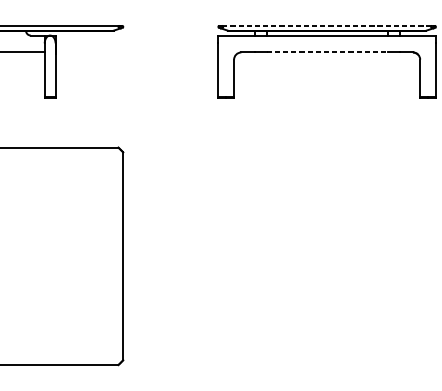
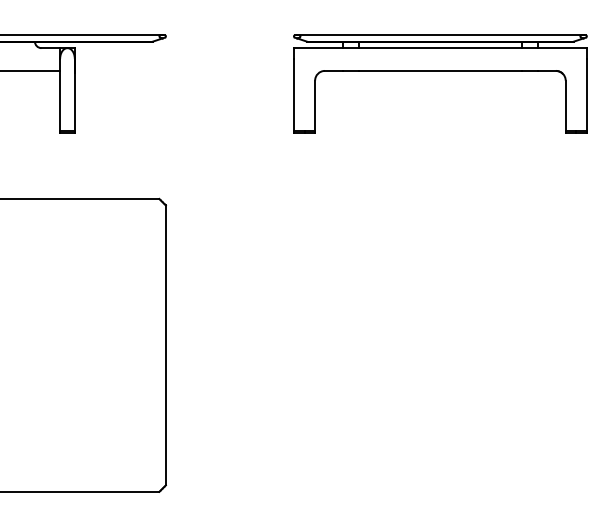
line: (327, 26) -> (440, 35), dashed -> solid
line: (327, 52) -> (440, 70), dashed -> solid

